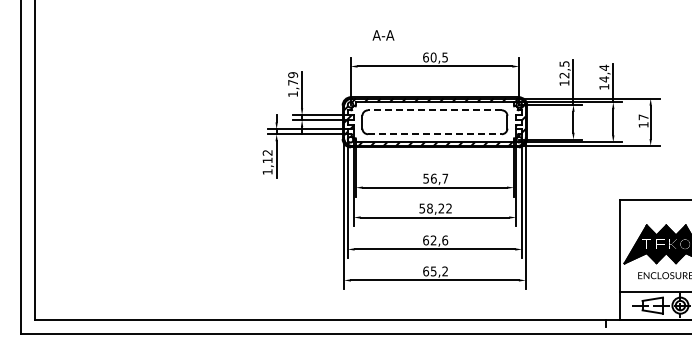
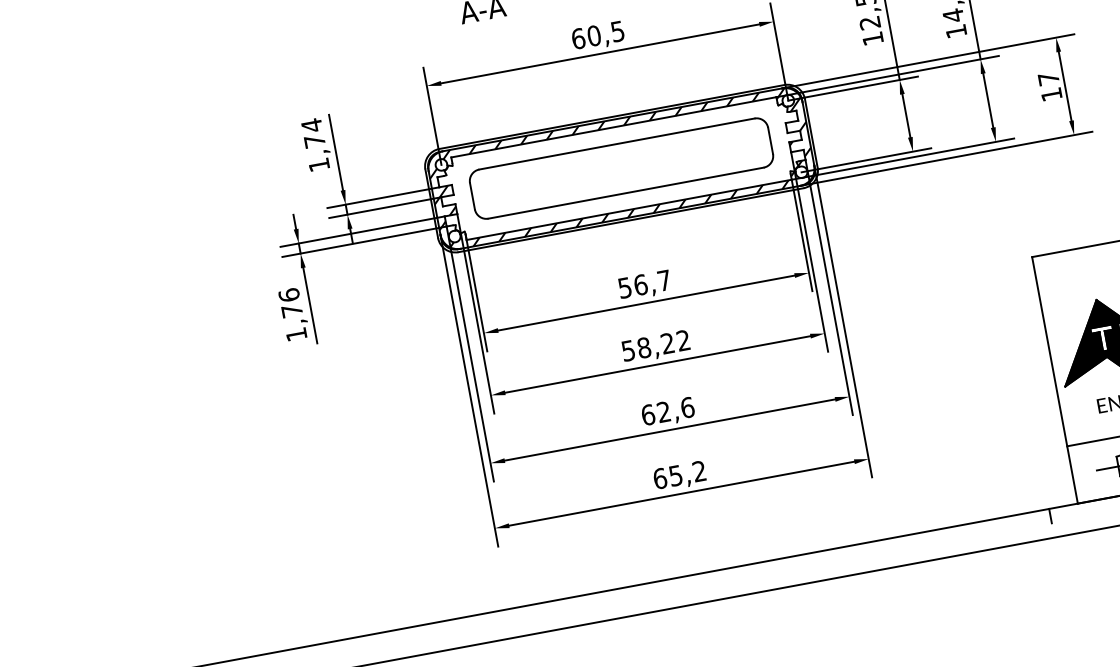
text: (293, 75) -> (312, 126), 1,79 -> 1,74
line: (434, 110) -> (616, 144), dashed -> solid
line: (434, 134) -> (625, 193), dashed -> solid
text: (267, 156) -> (290, 302), 1,12 -> 1,76

